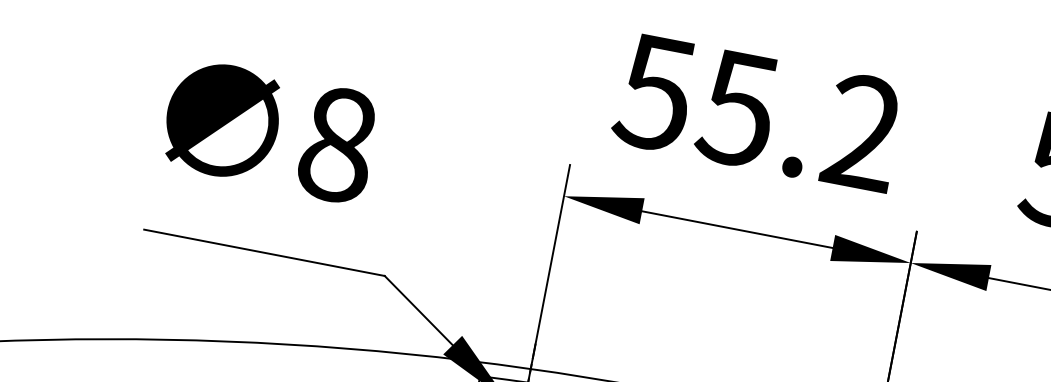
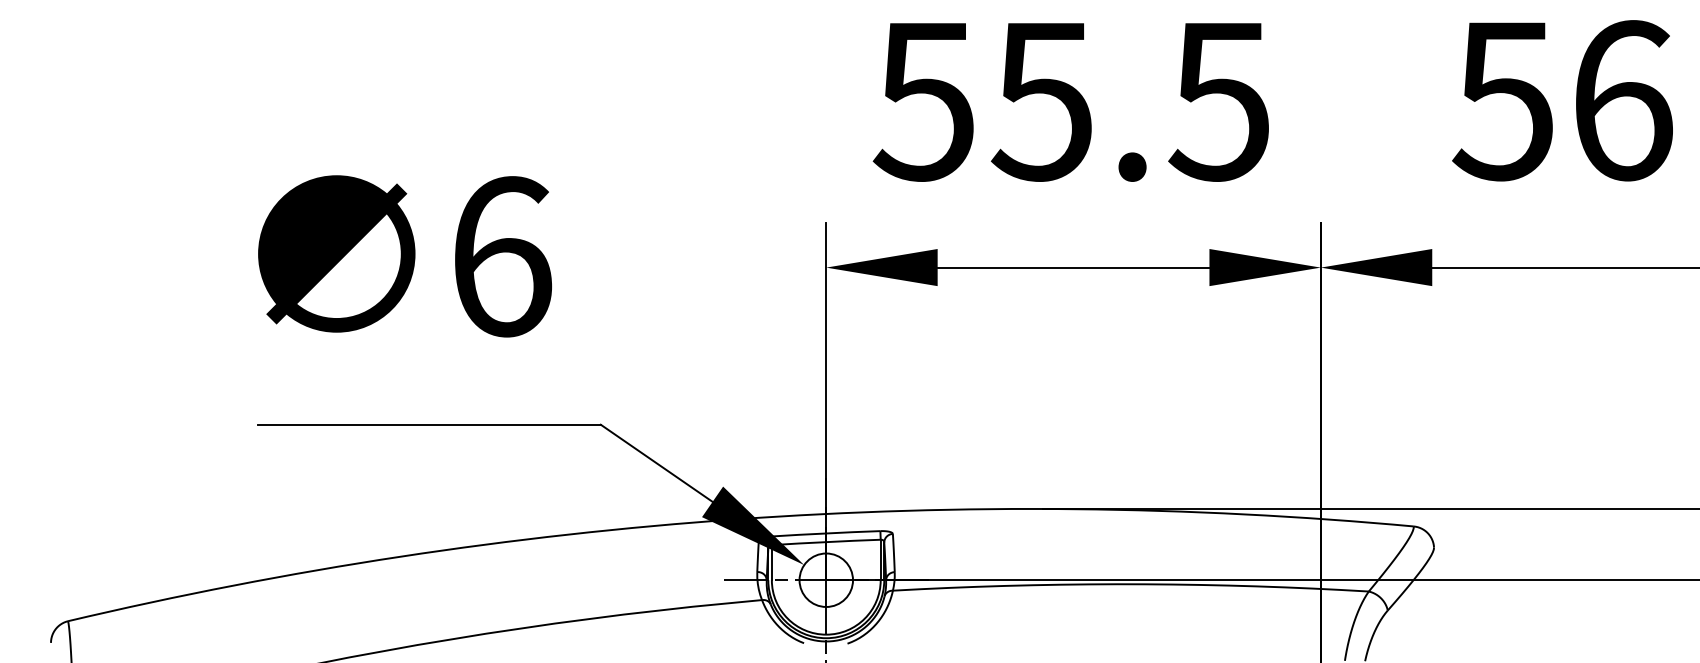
text: (861, 132) -> (1218, 100), 55.2 -> 55.5
text: (338, 144) -> (502, 256), 8 -> 6

